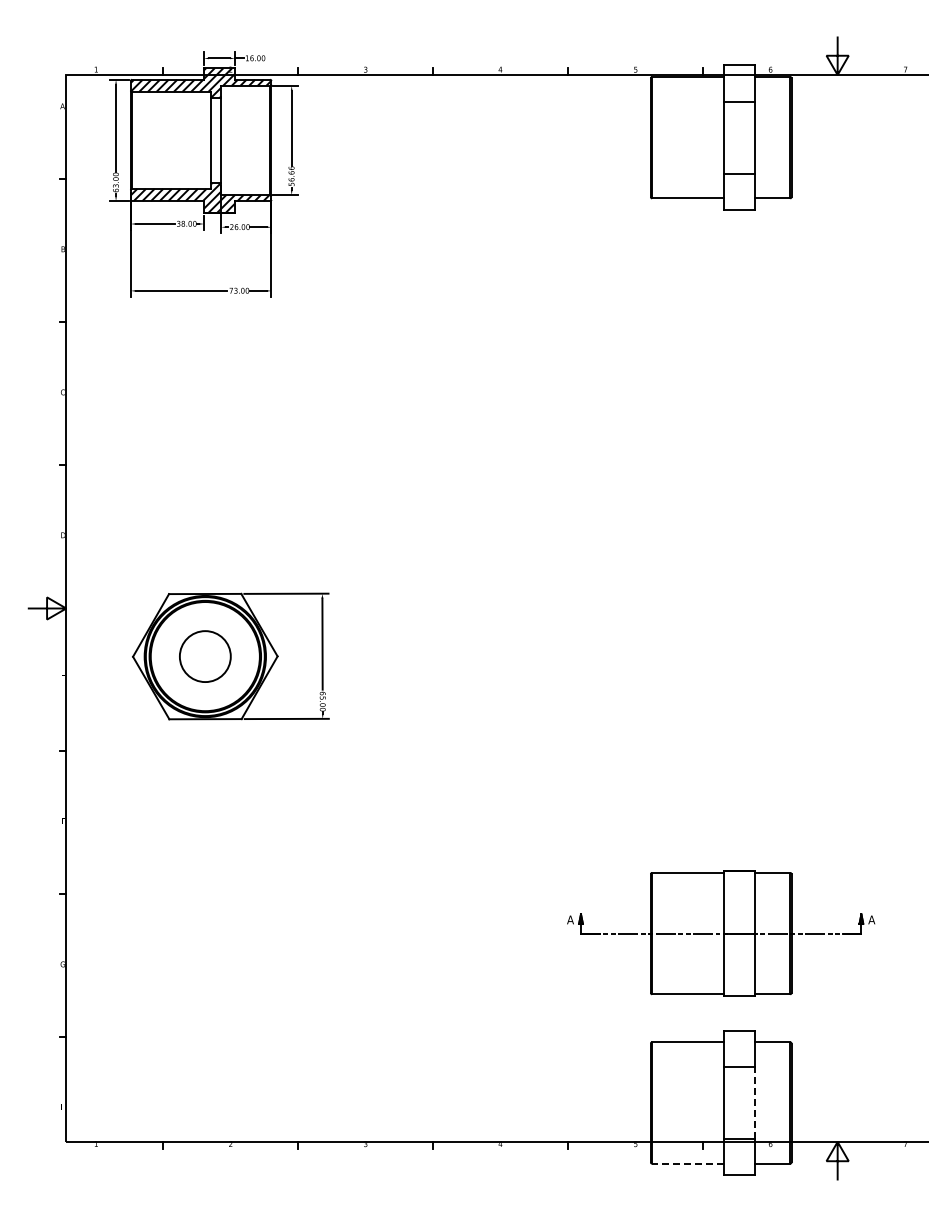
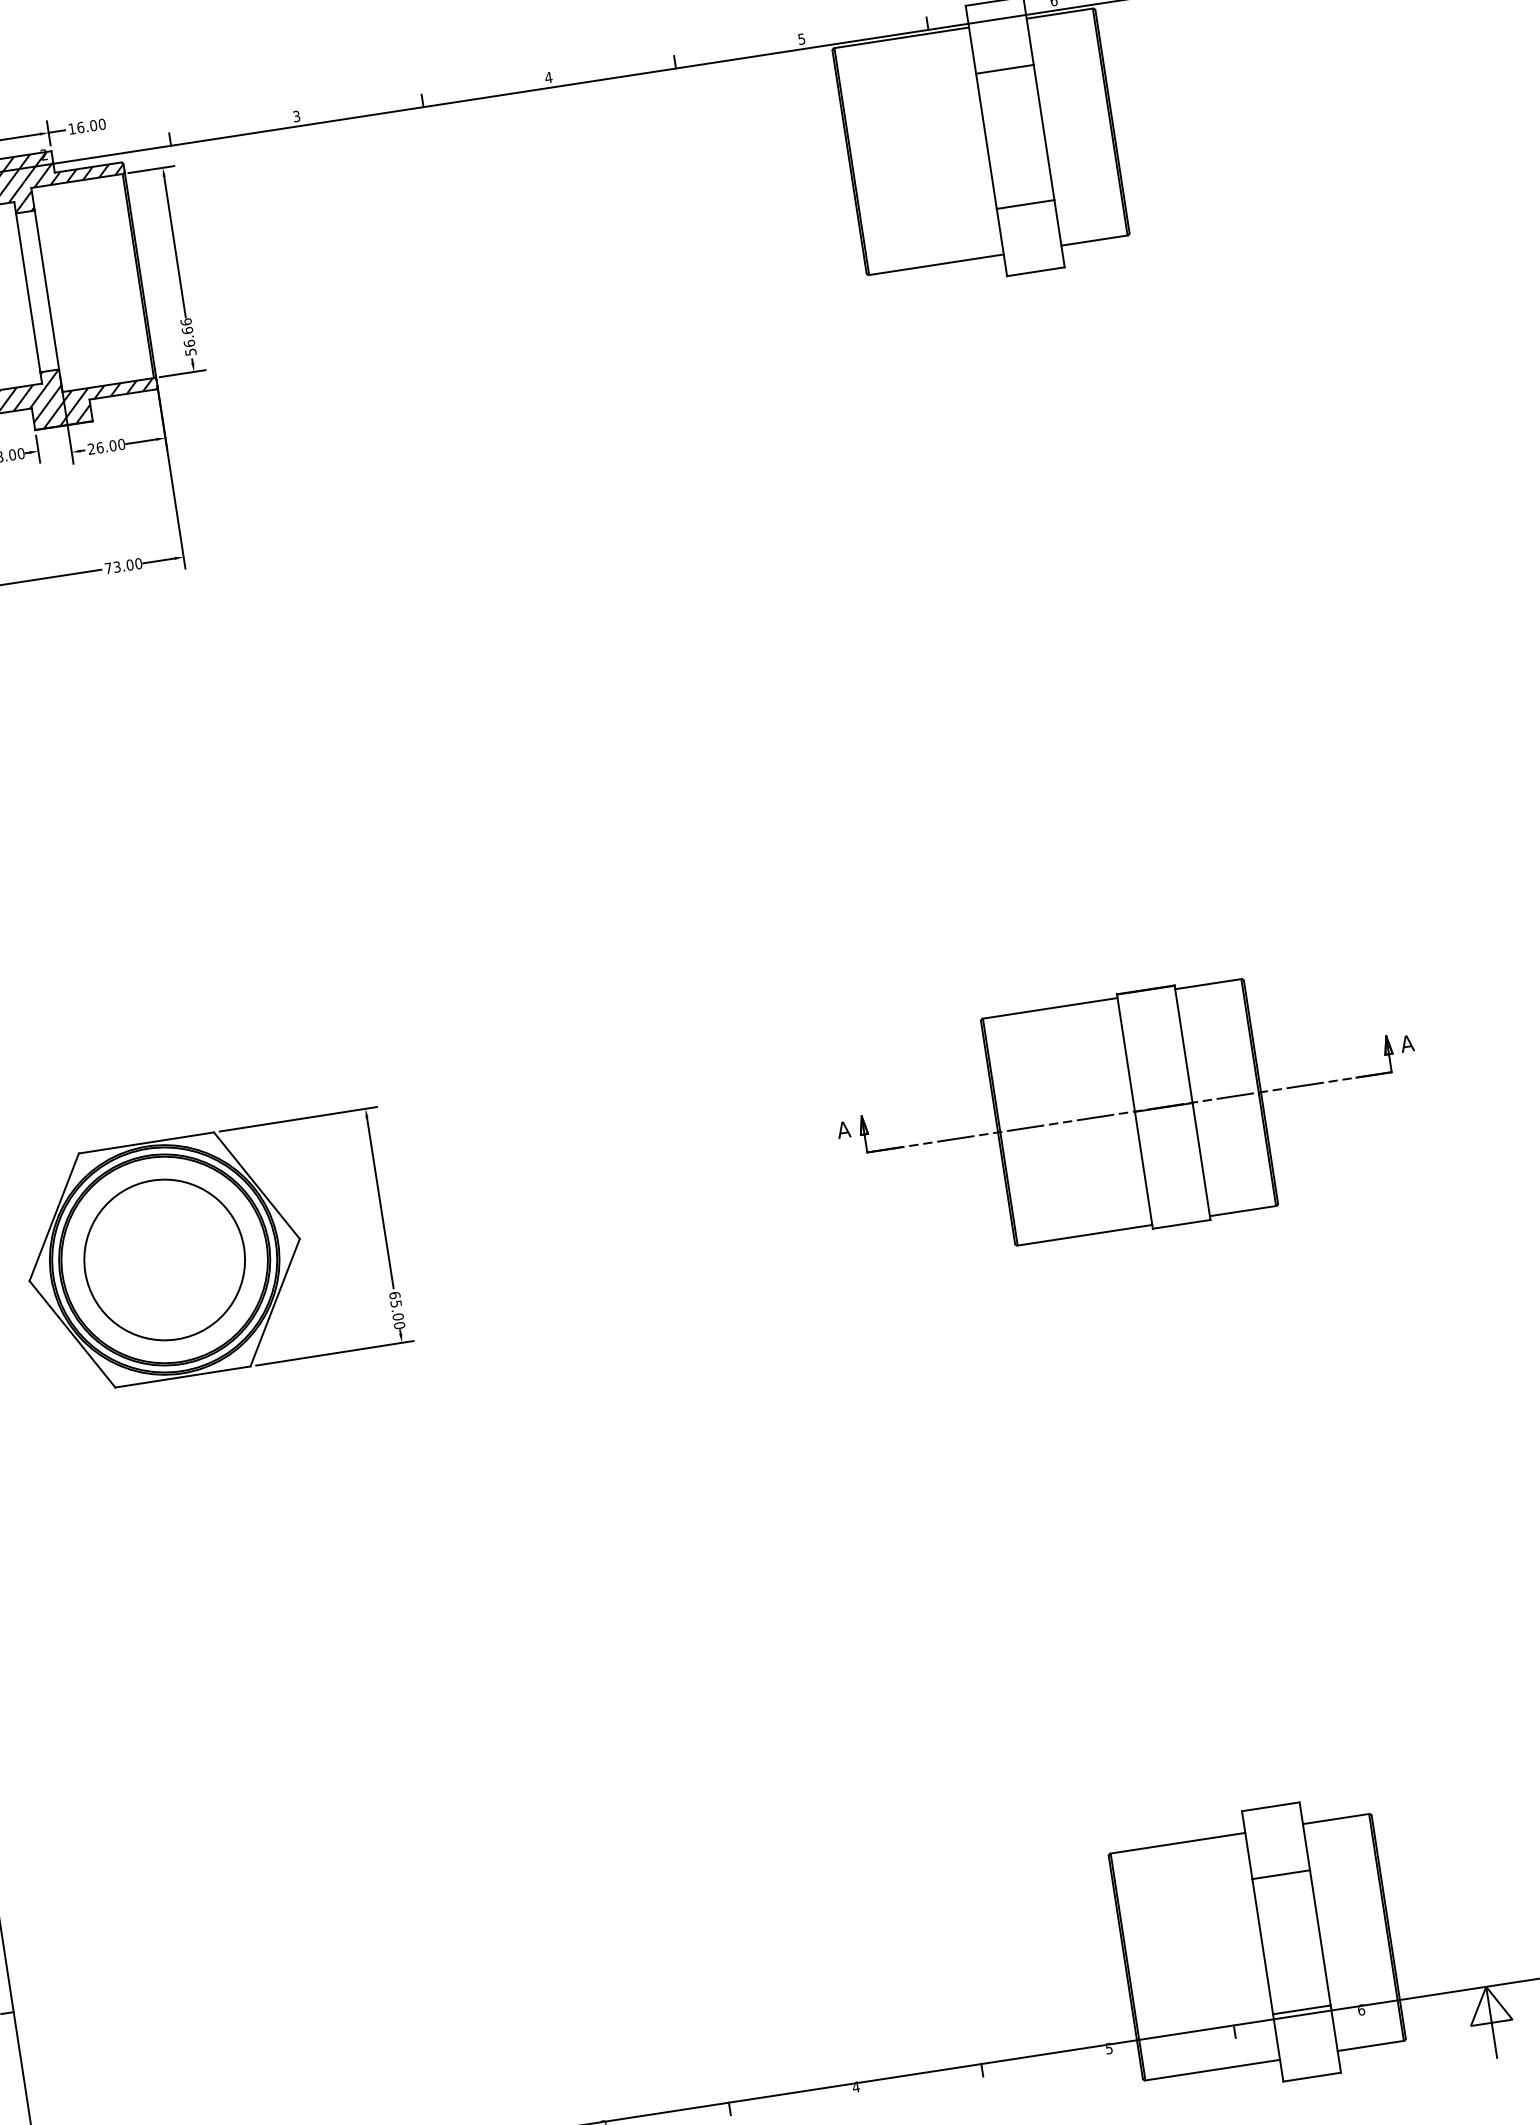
circle: (204, 656) -> (163, 1260), size x1.67
part: (721, 933) -> (1130, 1112), moved
line: (754, 1102) -> (1319, 1936), dashed -> solid
line: (688, 1163) -> (1213, 2069), dashed -> solid

